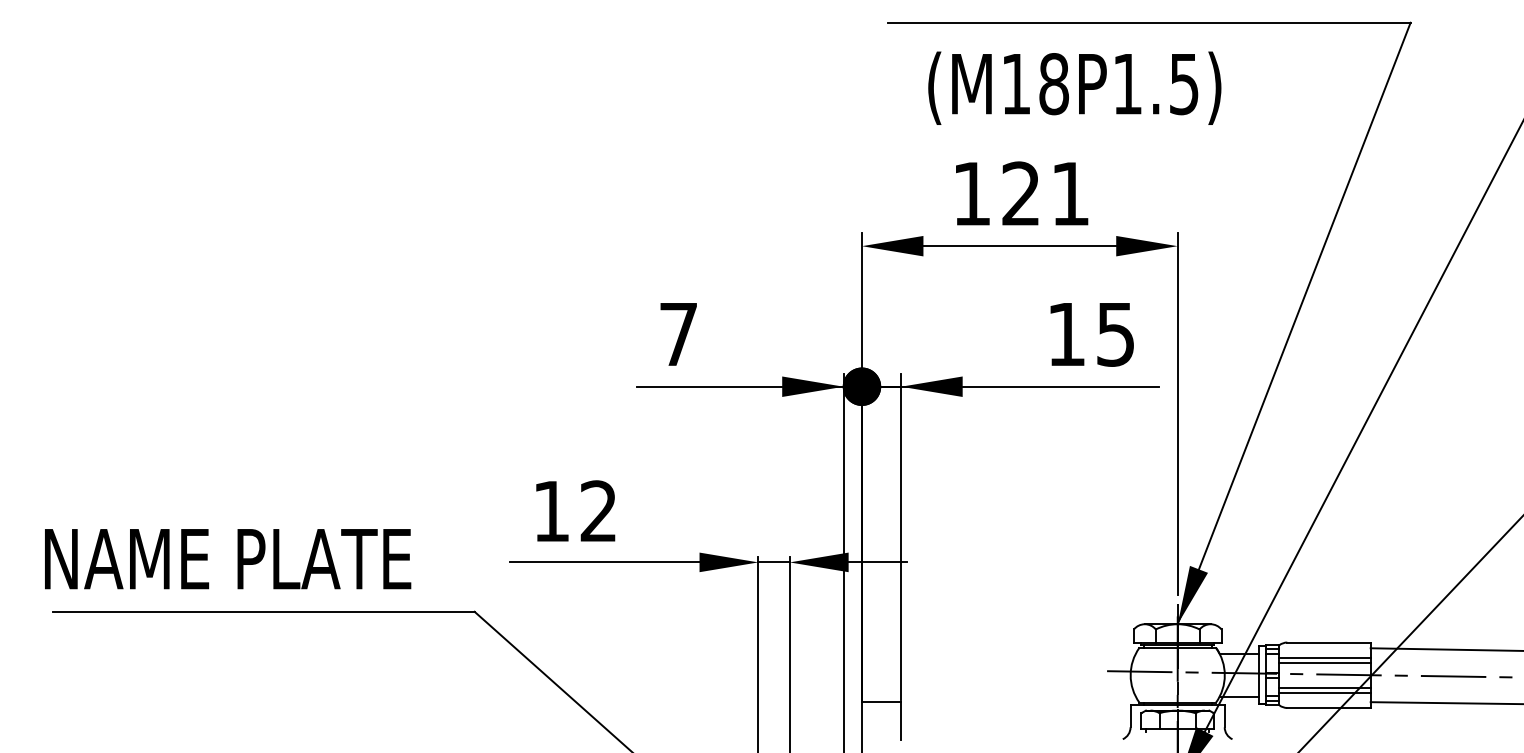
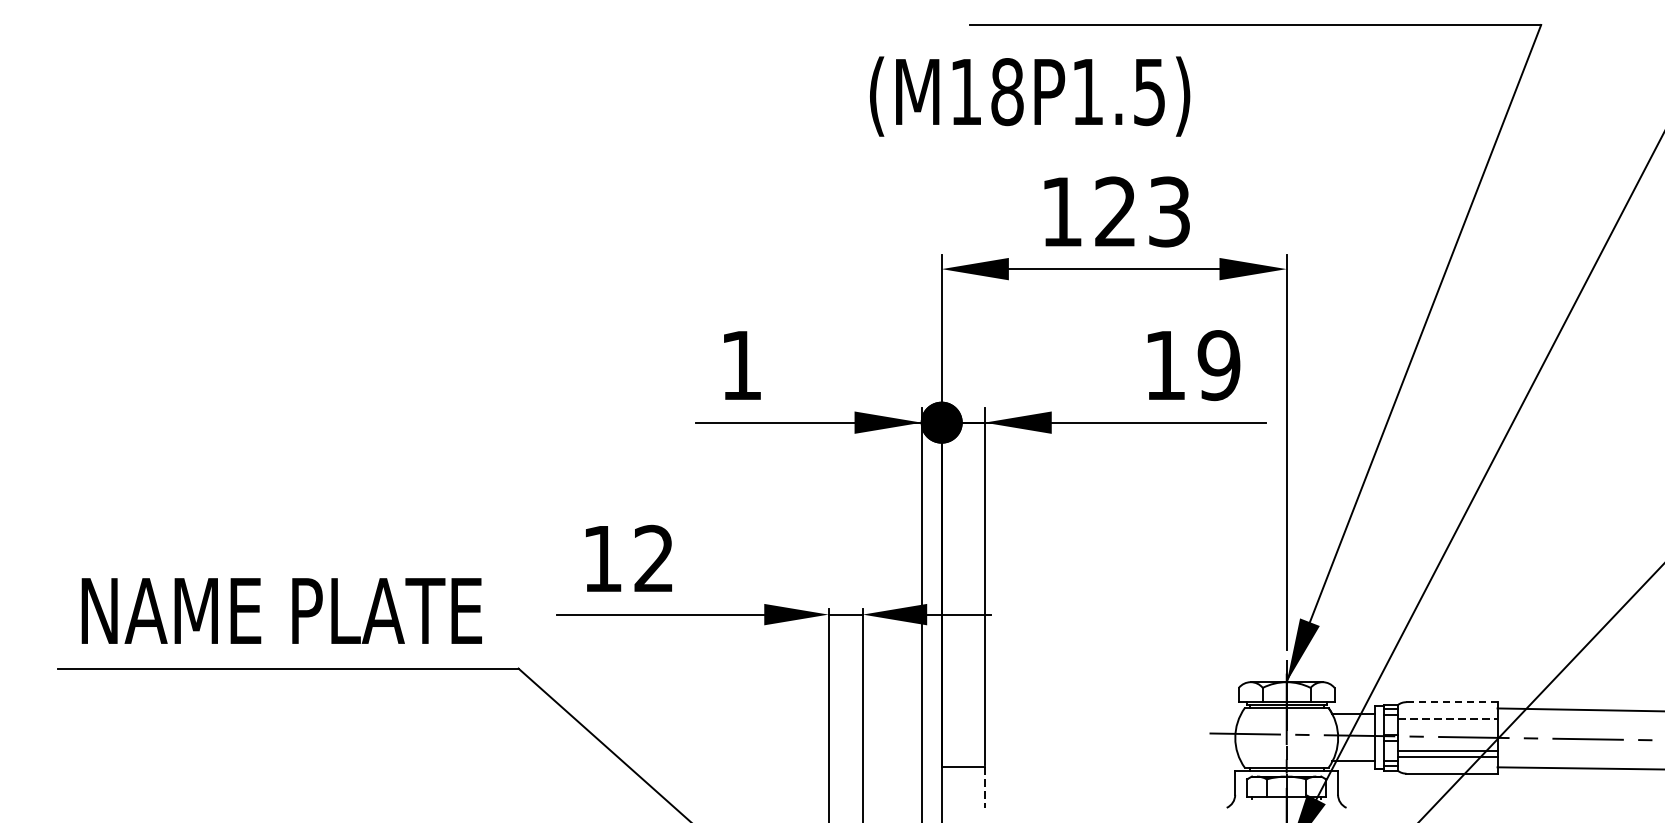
text: (1074, 87) -> (1029, 95), moved
text: (1070, 193) -> (1169, 211), 121 -> 123
text: (678, 334) -> (741, 365), 7 -> 1
text: (1115, 334) -> (1218, 365), 15 -> 19
text: (228, 559) -> (282, 611), moved
line: (1329, 642) -> (1452, 702), solid -> dashed
line: (1325, 657) -> (1448, 718), solid -> dashed
line: (1324, 662) -> (1447, 723), removed
line: (901, 720) -> (984, 787), solid -> dashed

